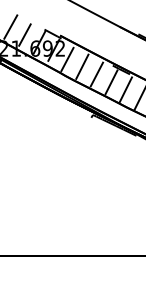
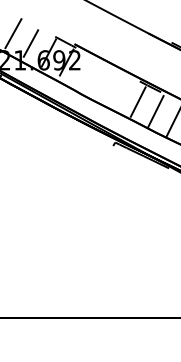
line: (67, 59) -> (83, 73), removed
line: (81, 66) -> (101, 82), removed
line: (96, 74) -> (119, 92), removed

